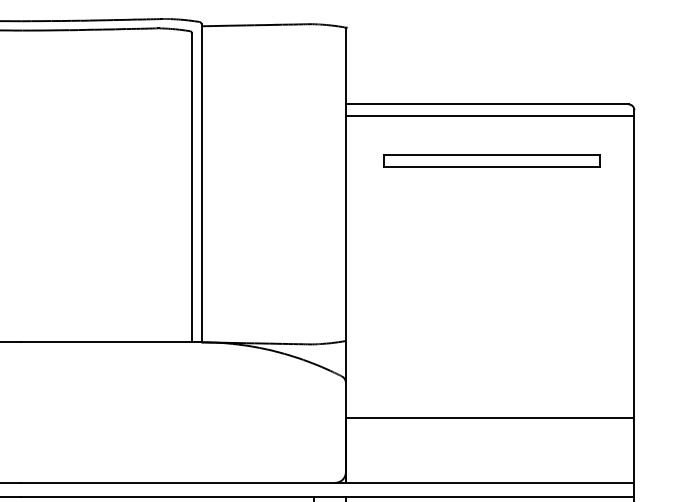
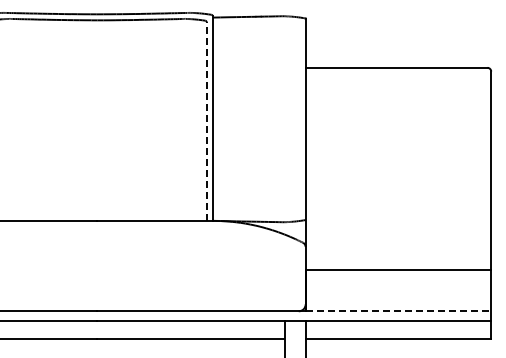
line: (490, 116) -> (398, 75), removed
part: (491, 159) -> (399, 103), removed
line: (191, 186) -> (206, 120), solid -> dashed
line: (490, 483) -> (398, 311), solid -> dashed

